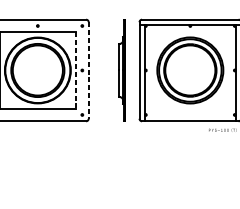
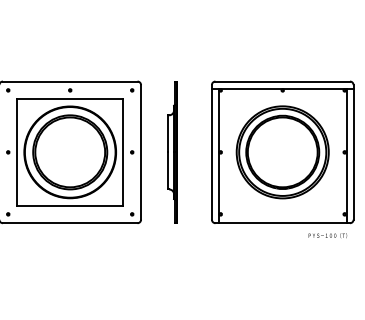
line: (76, 70) -> (123, 152), dashed -> solid
line: (88, 70) -> (141, 152), dashed -> solid
part: (122, 70) -> (172, 152), moved

